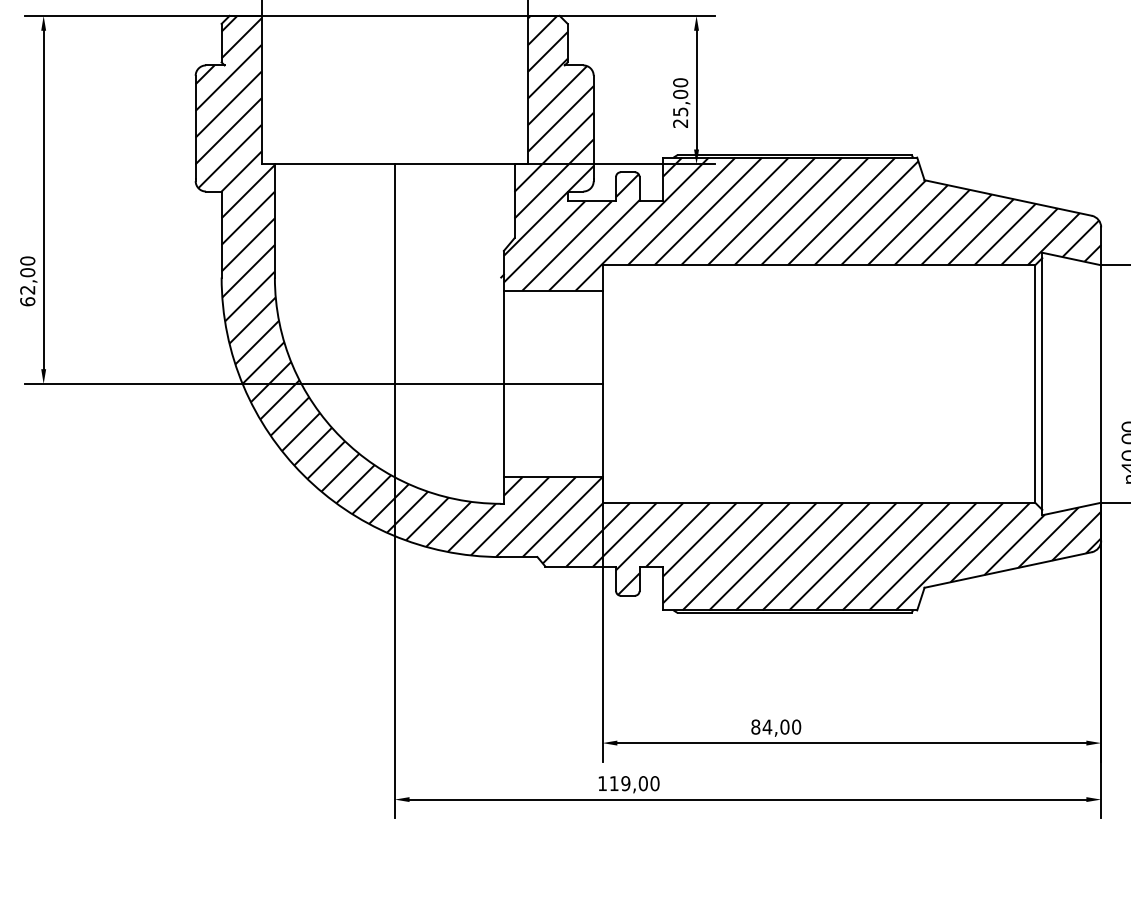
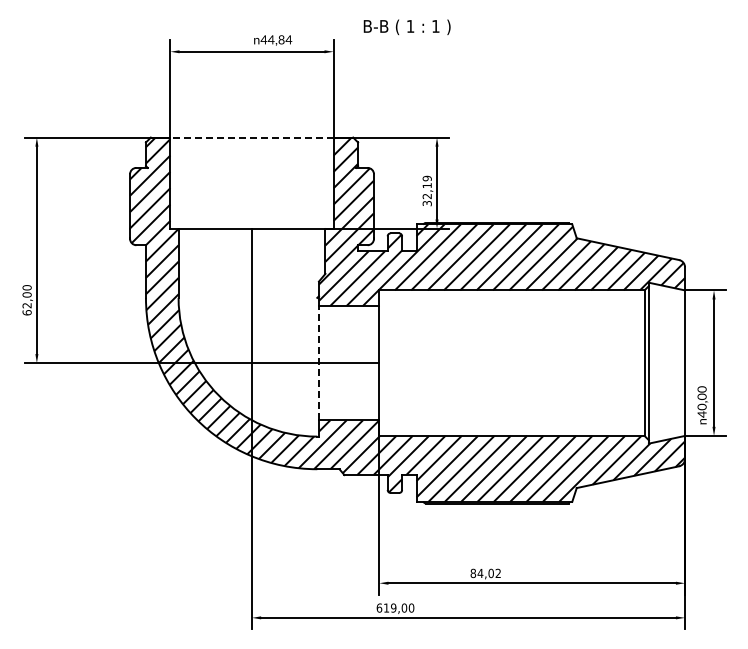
line: (395, 15) -> (252, 137), solid -> dashed
text: (679, 103) -> (426, 191), 25,00 -> 32,19
line: (503, 382) -> (318, 362), solid -> dashed
text: (796, 727) -> (498, 573), 84,00 -> 84,02
text: (602, 782) -> (379, 607), 119,00 -> 619,00

